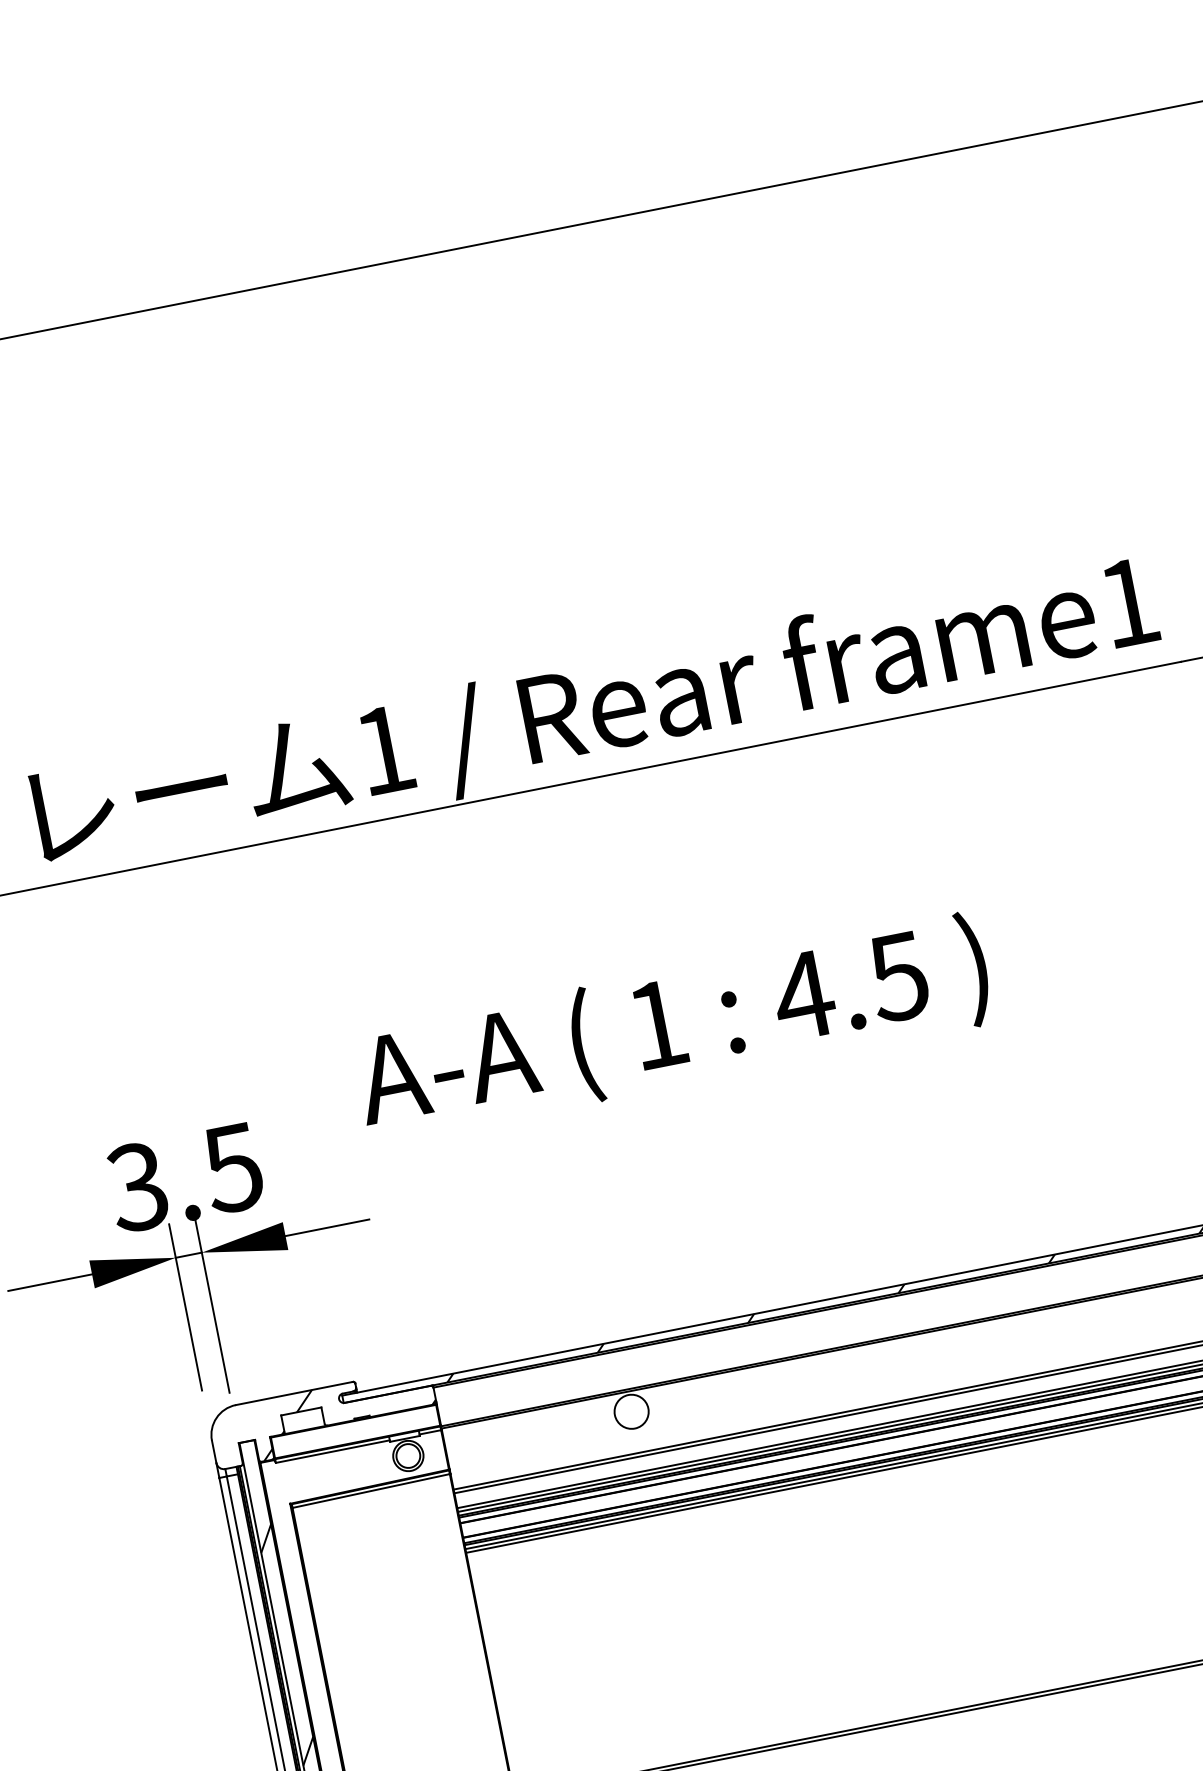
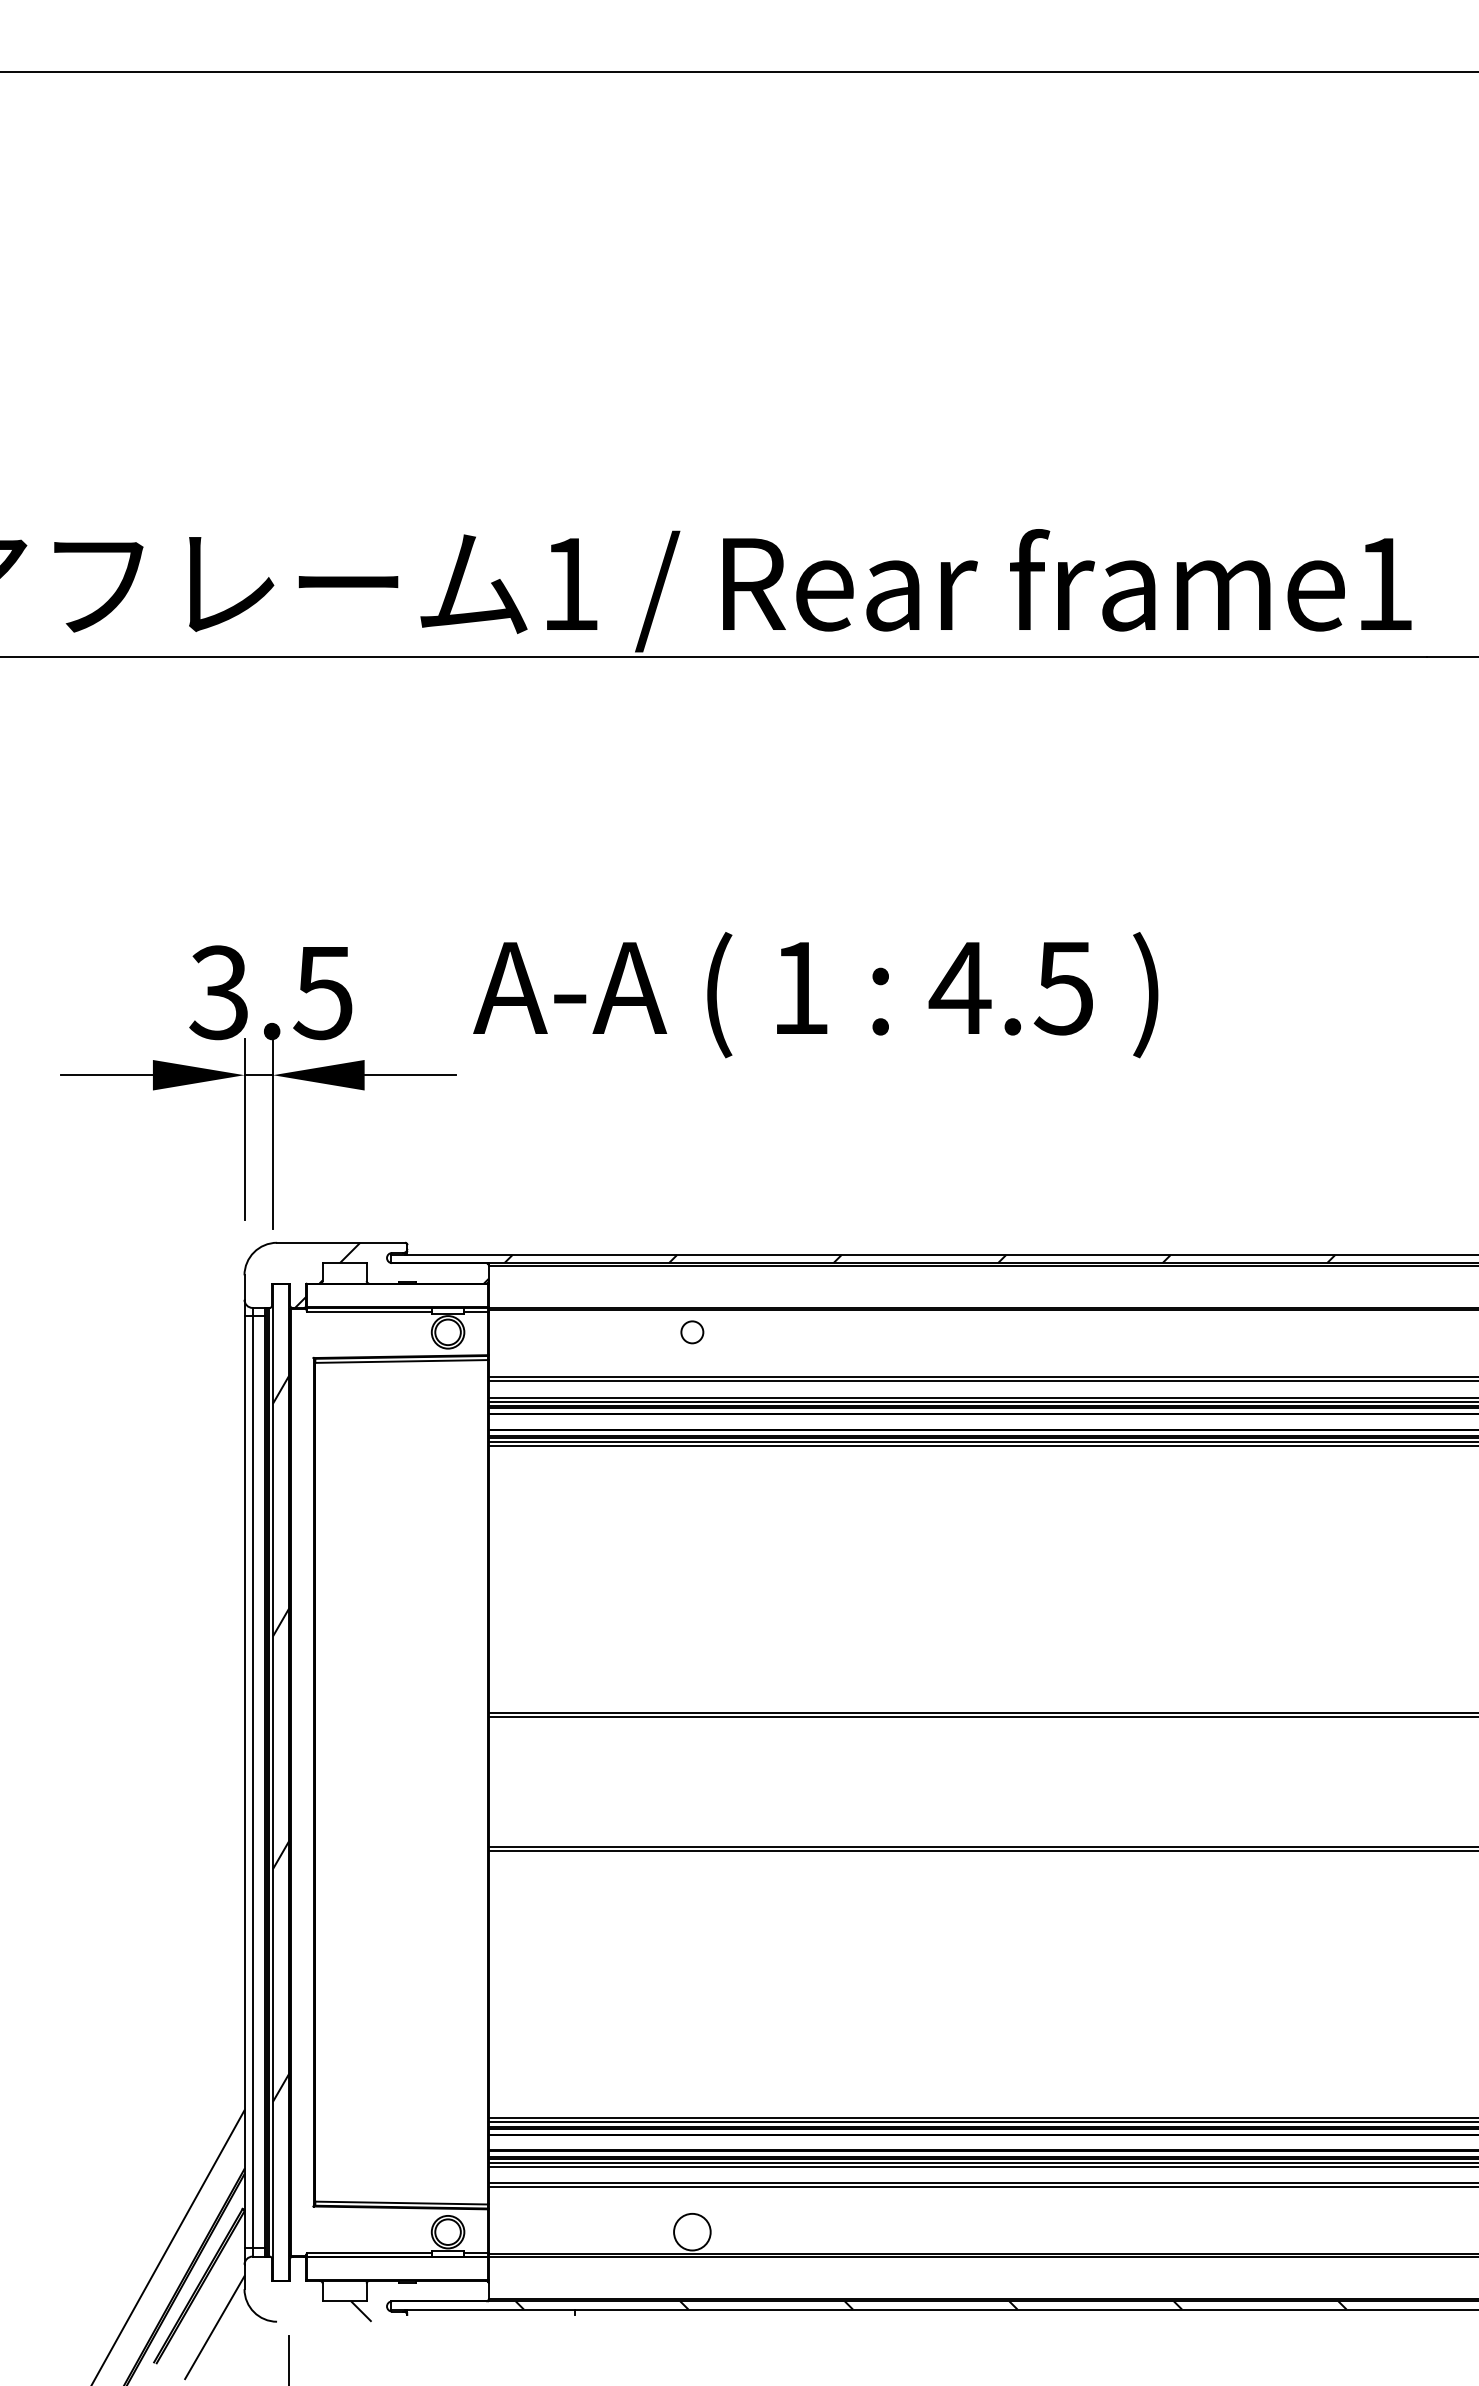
text: (672, 1028) -> (815, 995), moved
circle: (631, 1411) -> (692, 1332), size x0.6

